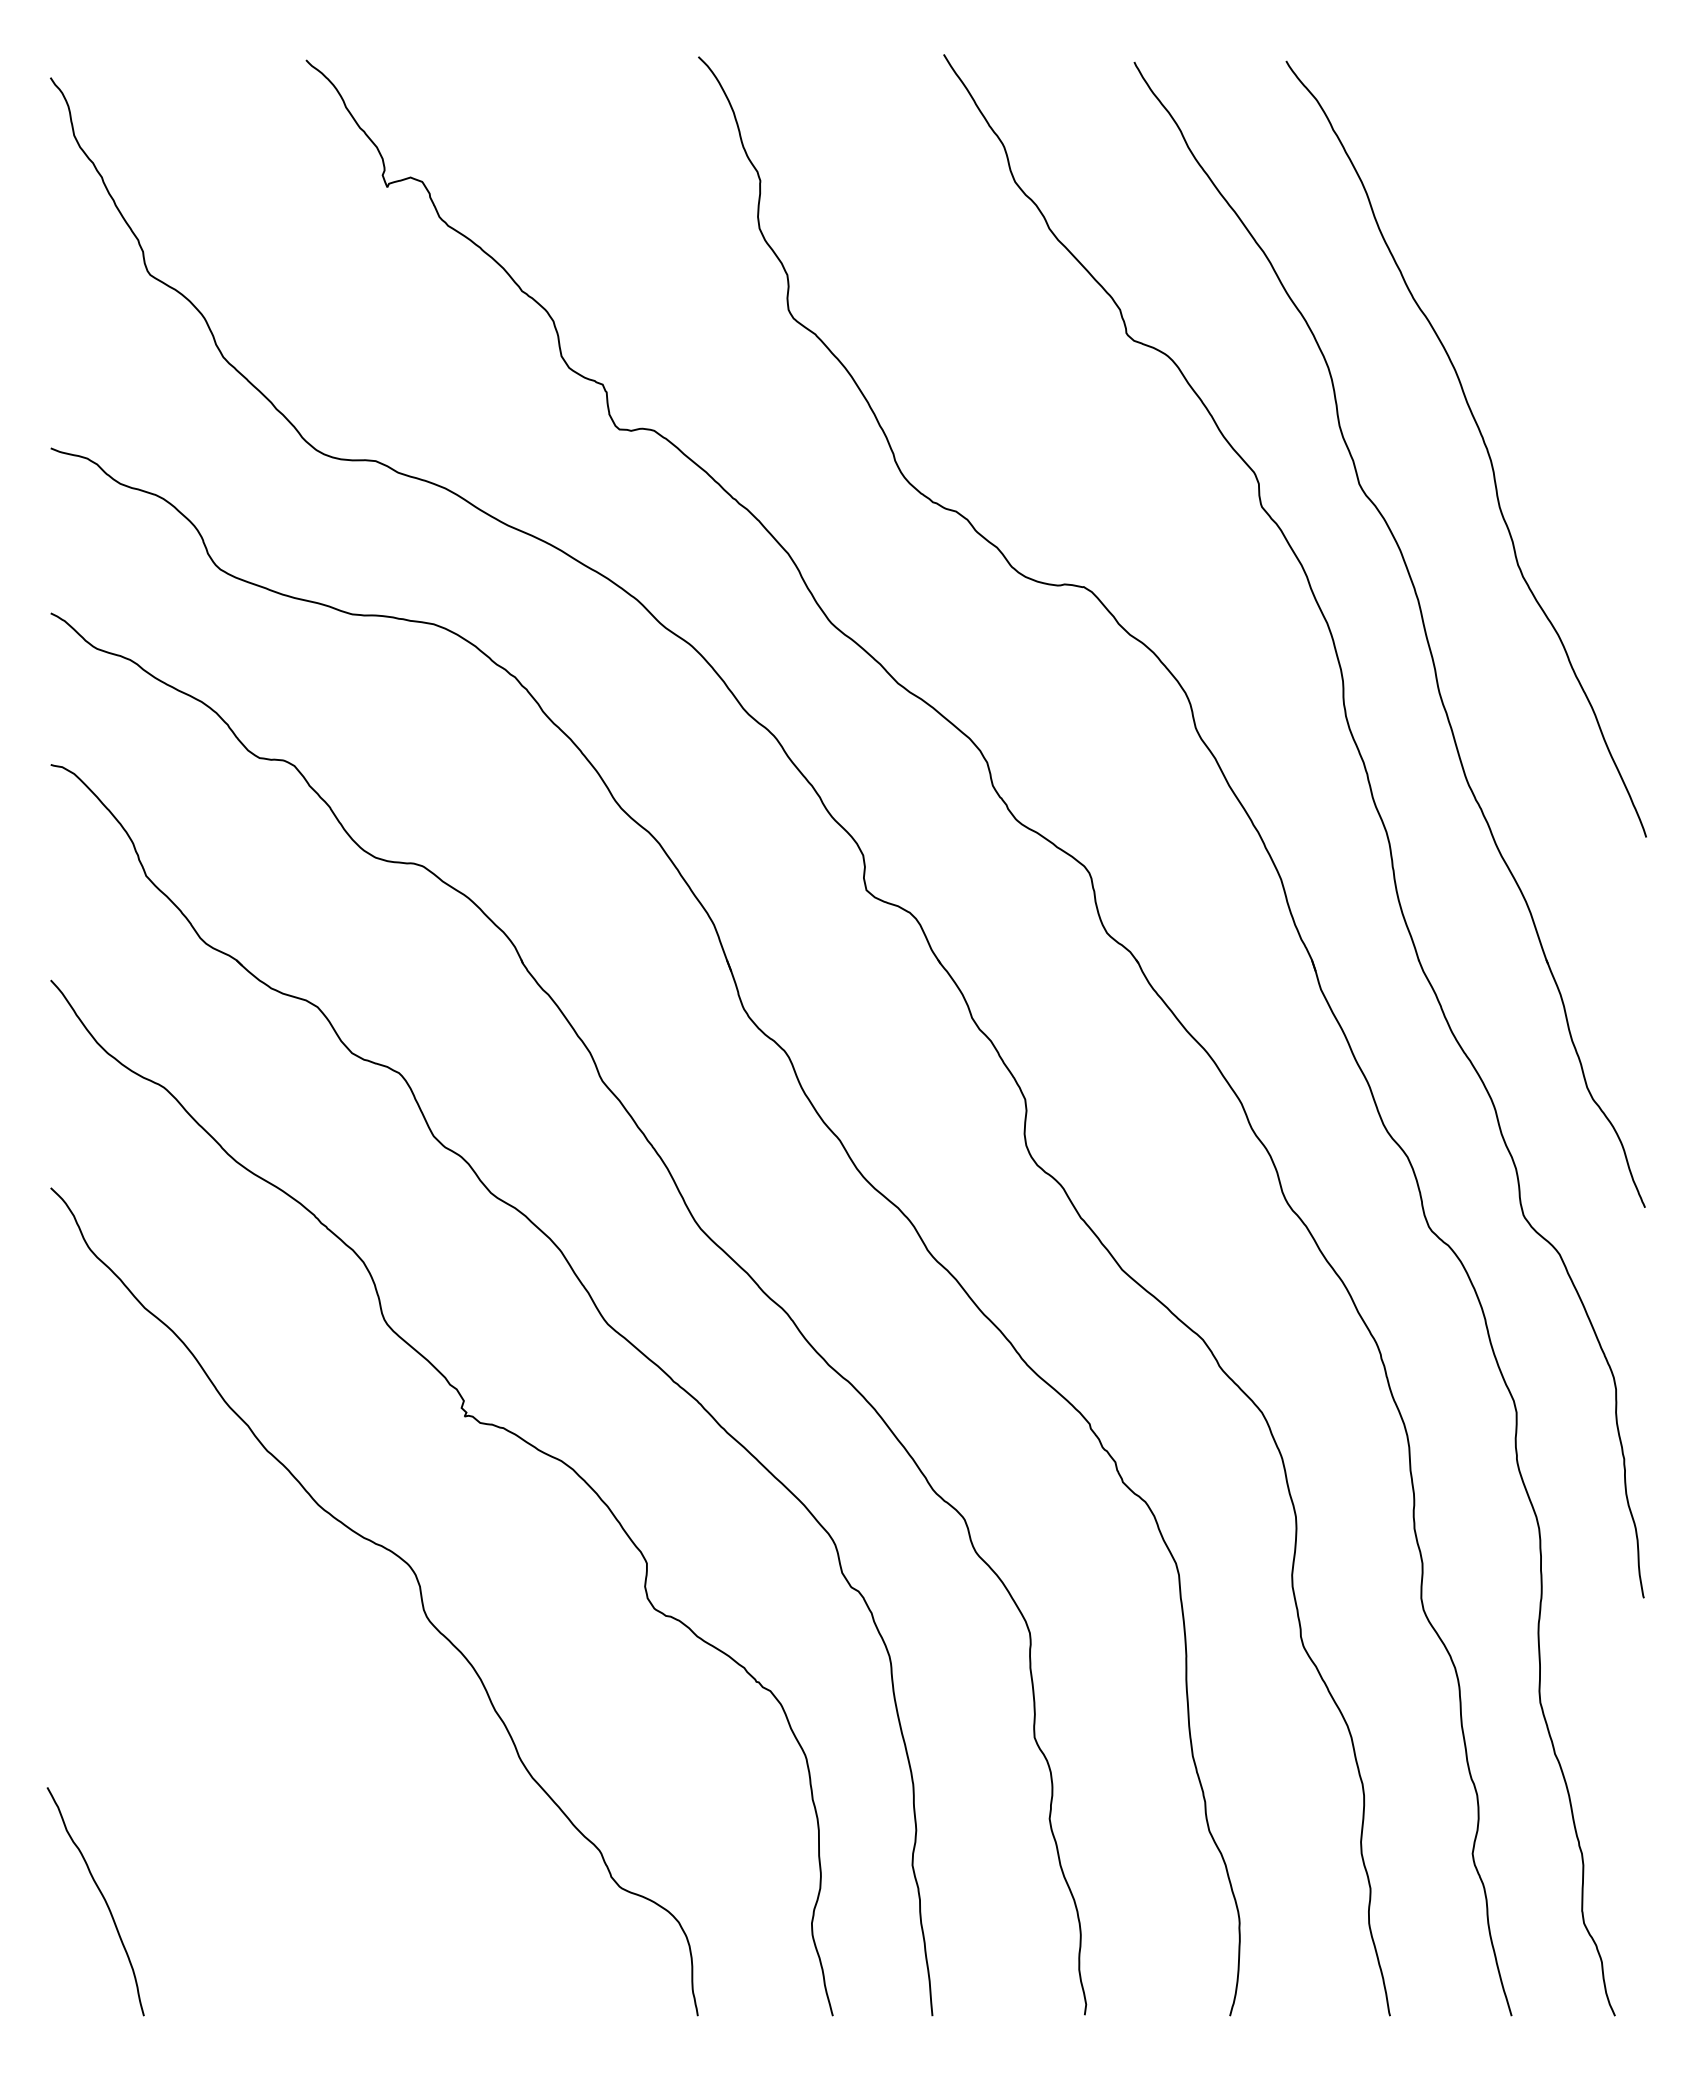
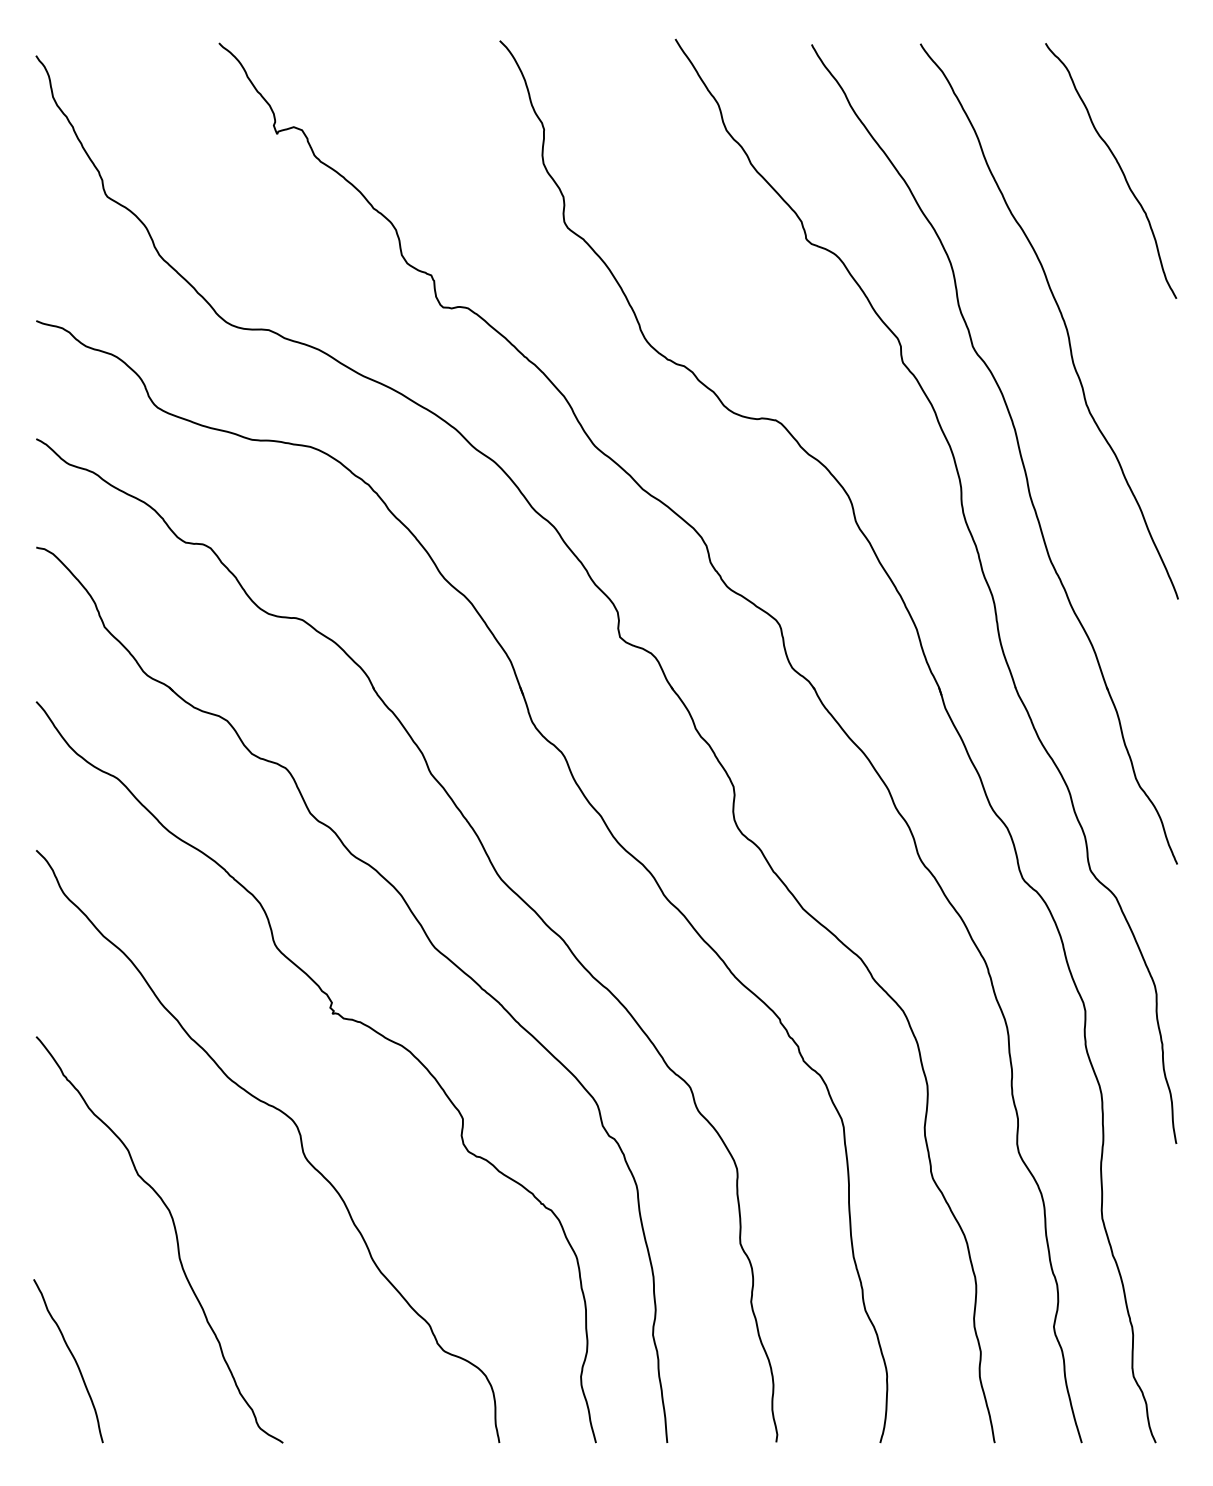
curve: (1563, 232) -> (1118, 166), added
curve: (246, 1731) -> (176, 1239), added

